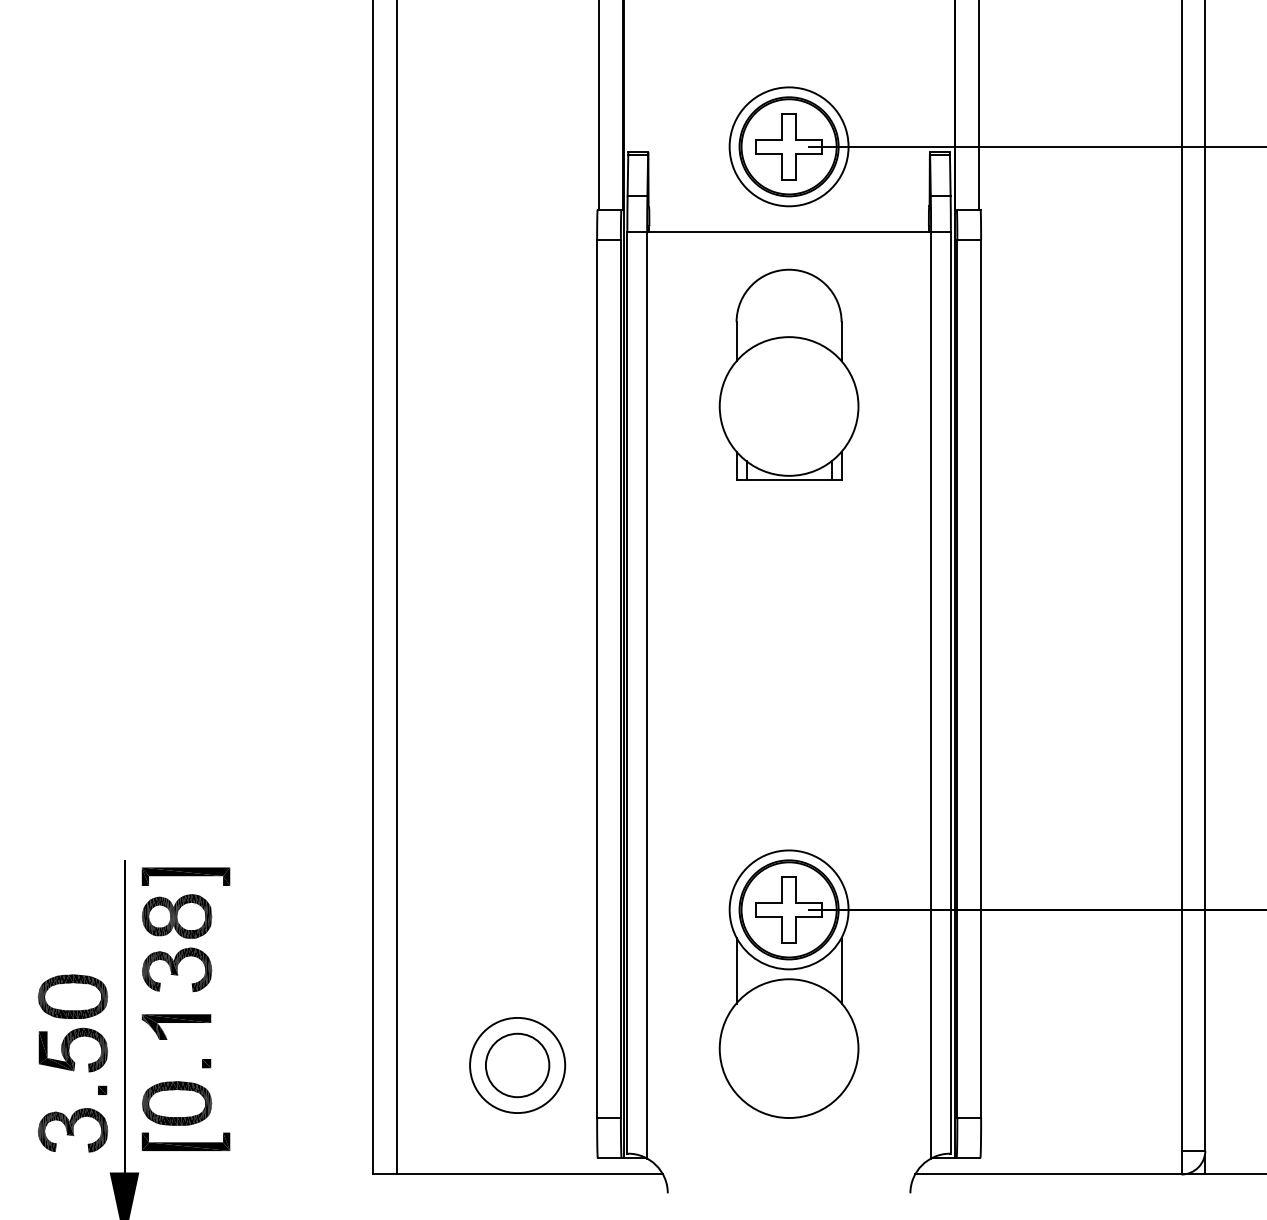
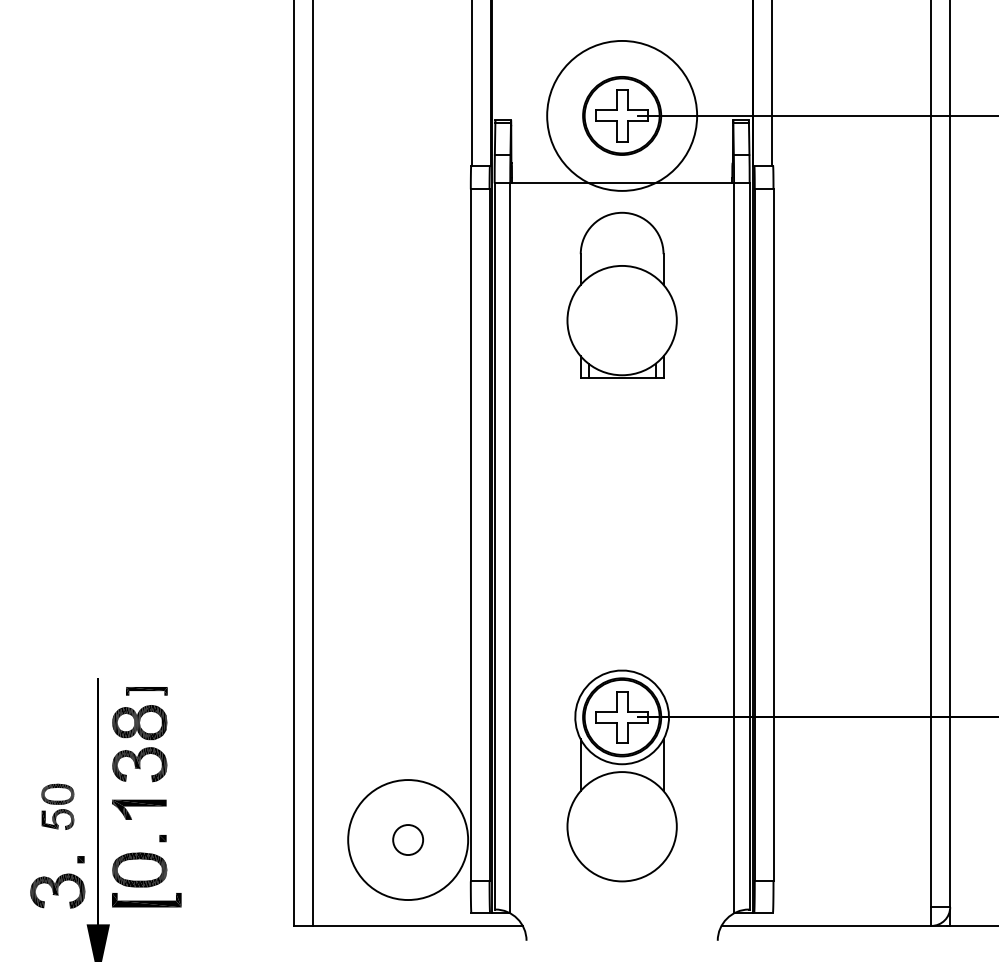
circle: (789, 146) -> (622, 115), size x1.6
part: (185, 877) -> (146, 691), size x0.6
part: (72, 1022) -> (57, 806), size x0.6
circle: (516, 1064) -> (407, 839), size x1.6
circle: (518, 1066) -> (408, 840), size x0.6

